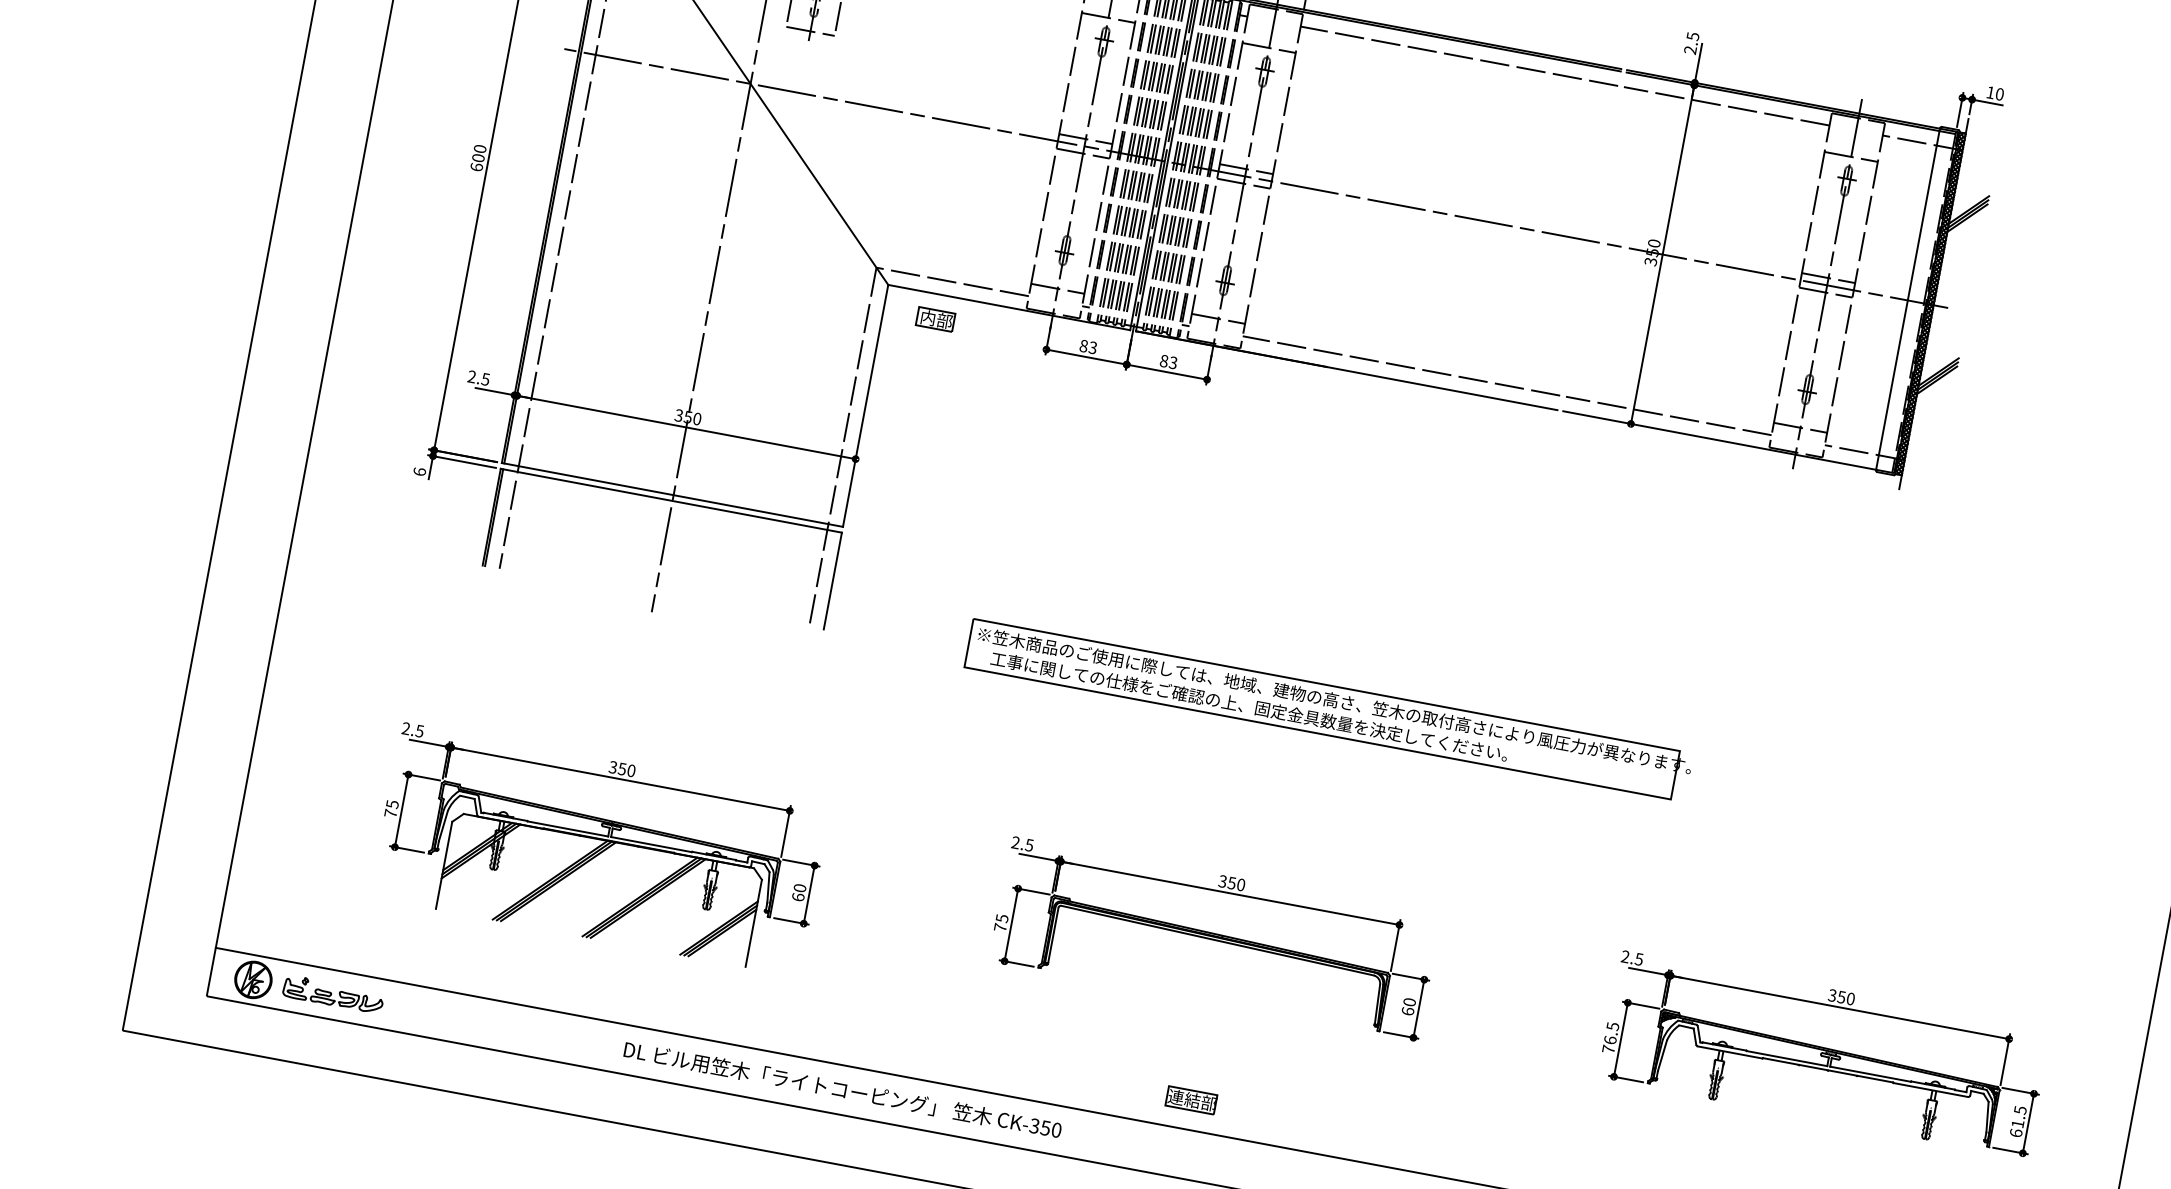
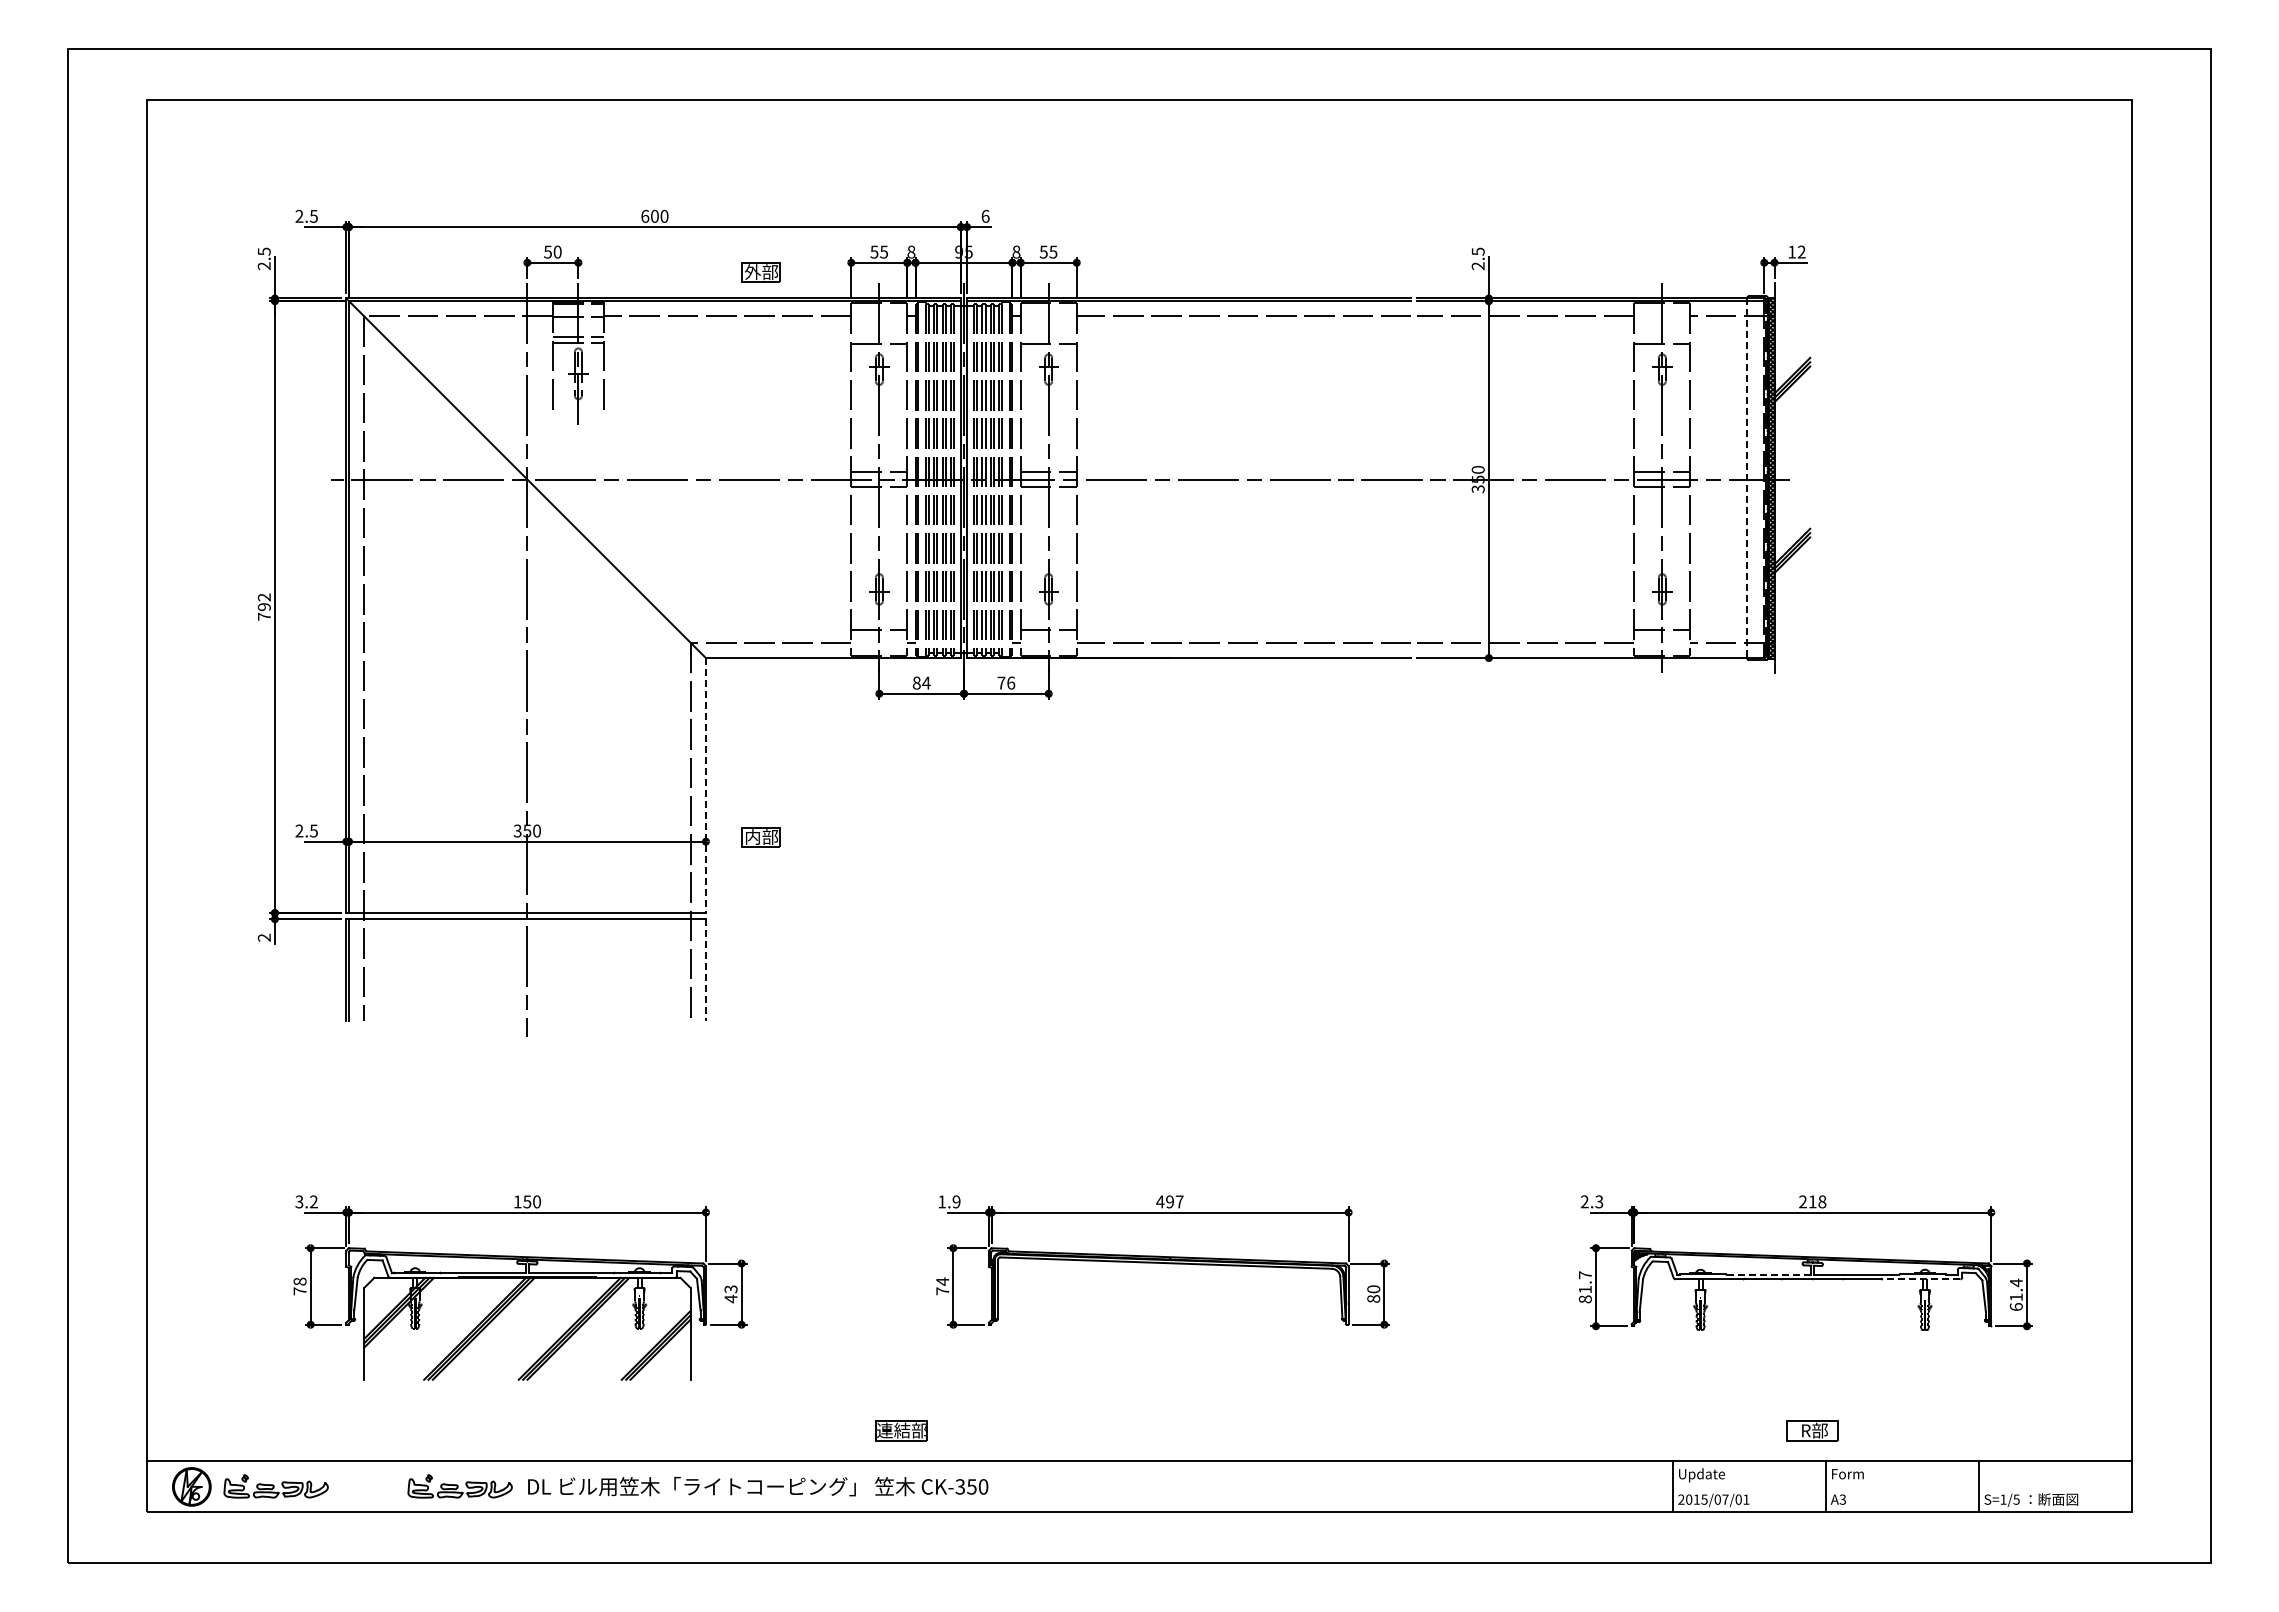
line: (809, 31) -> (577, 414), removed
text: (1999, 93) -> (1801, 251), 10 -> 12
text: (477, 157) -> (263, 606), 600 -> 792
line: (1908, 299) -> (1747, 478), solid -> dashed
part: (935, 319) -> (760, 837), moved
text: (1093, 347) -> (926, 682), 83 -> 84
text: (1169, 361) -> (1006, 682), 83 -> 76
line: (865, 405) -> (705, 785), solid -> dashed
text: (418, 471) -> (263, 937), 6 -> 2
line: (832, 581) -> (705, 970), solid -> dashed
part: (1328, 710) -> (1235, 1007), removed
text: (412, 729) -> (306, 1201), 2.5 -> 3.2
text: (613, 766) -> (517, 1201), 350 -> 150
text: (392, 804) -> (299, 1281), 75 -> 78
text: (1022, 843) -> (949, 1201), 2.5 -> 1.9
text: (1231, 882) -> (1169, 1201), 350 -> 497
text: (798, 893) -> (730, 1294), 60 -> 43
text: (1001, 918) -> (942, 1281), 75 -> 74
text: (1639, 959) -> (1599, 1201), 2.5 -> 2.3
text: (1841, 996) -> (1812, 1201), 350 -> 218
text: (1407, 1010) -> (1373, 1298), 60 -> 80
part: (507, 1027) -> (459, 1486), added
text: (1609, 1037) -> (1584, 1287), 76.5 -> 81.7
line: (1786, 1058) -> (1768, 1274), solid -> dashed
text: (843, 1089) -> (758, 1486), moved
line: (1930, 1090) -> (1920, 1279), solid -> dashed
part: (1191, 1100) -> (901, 1430), moved
text: (2020, 1109) -> (2016, 1282), 61.5 -> 61.4

